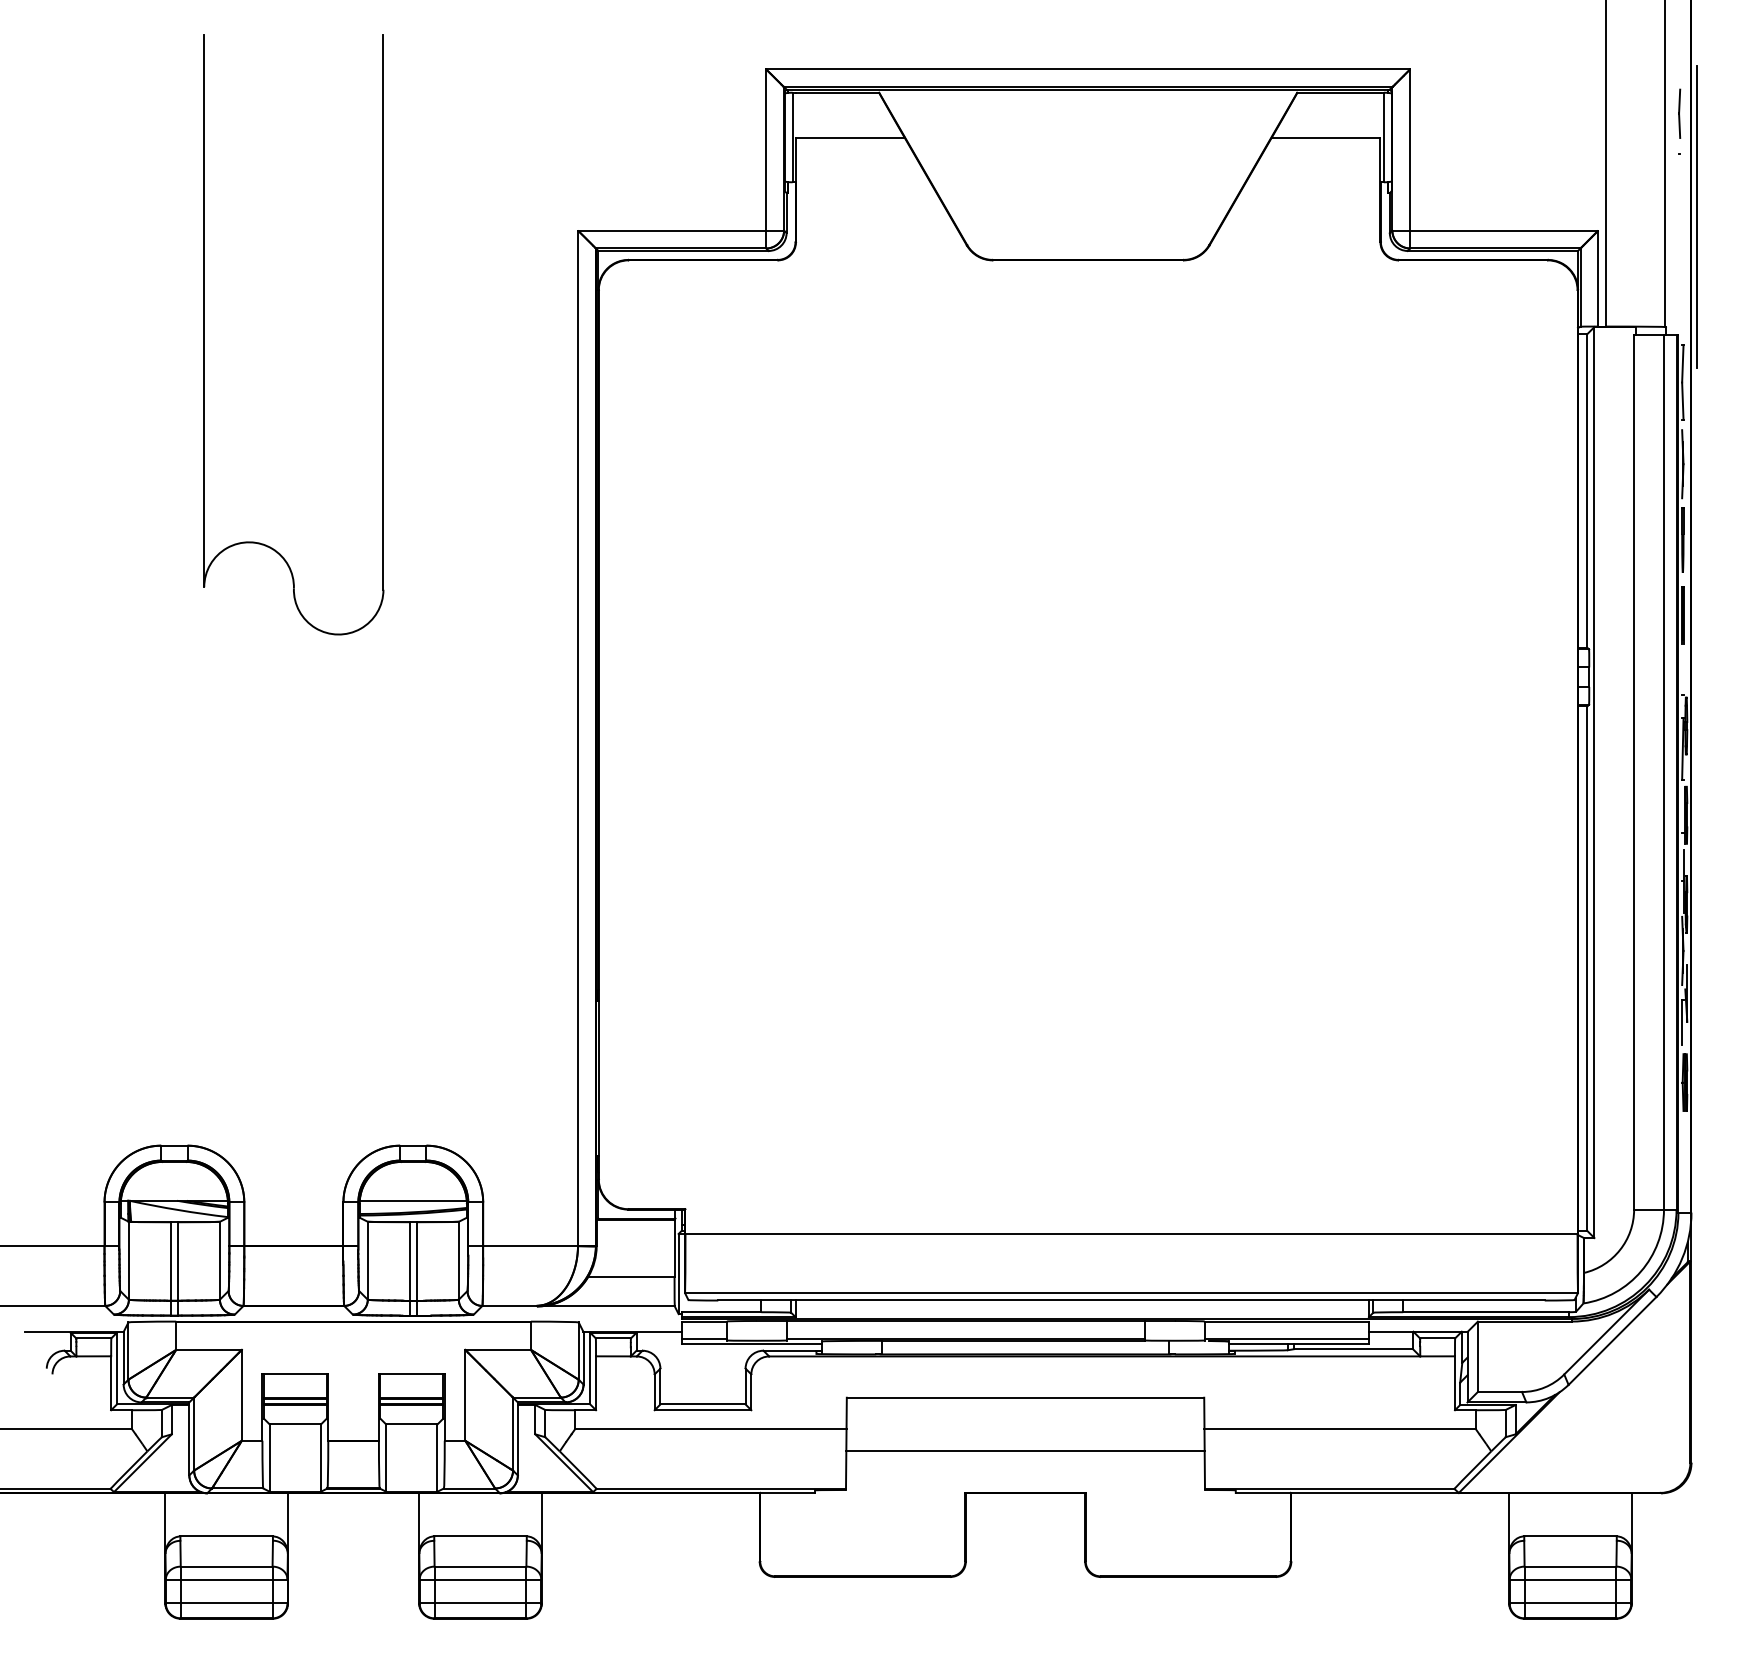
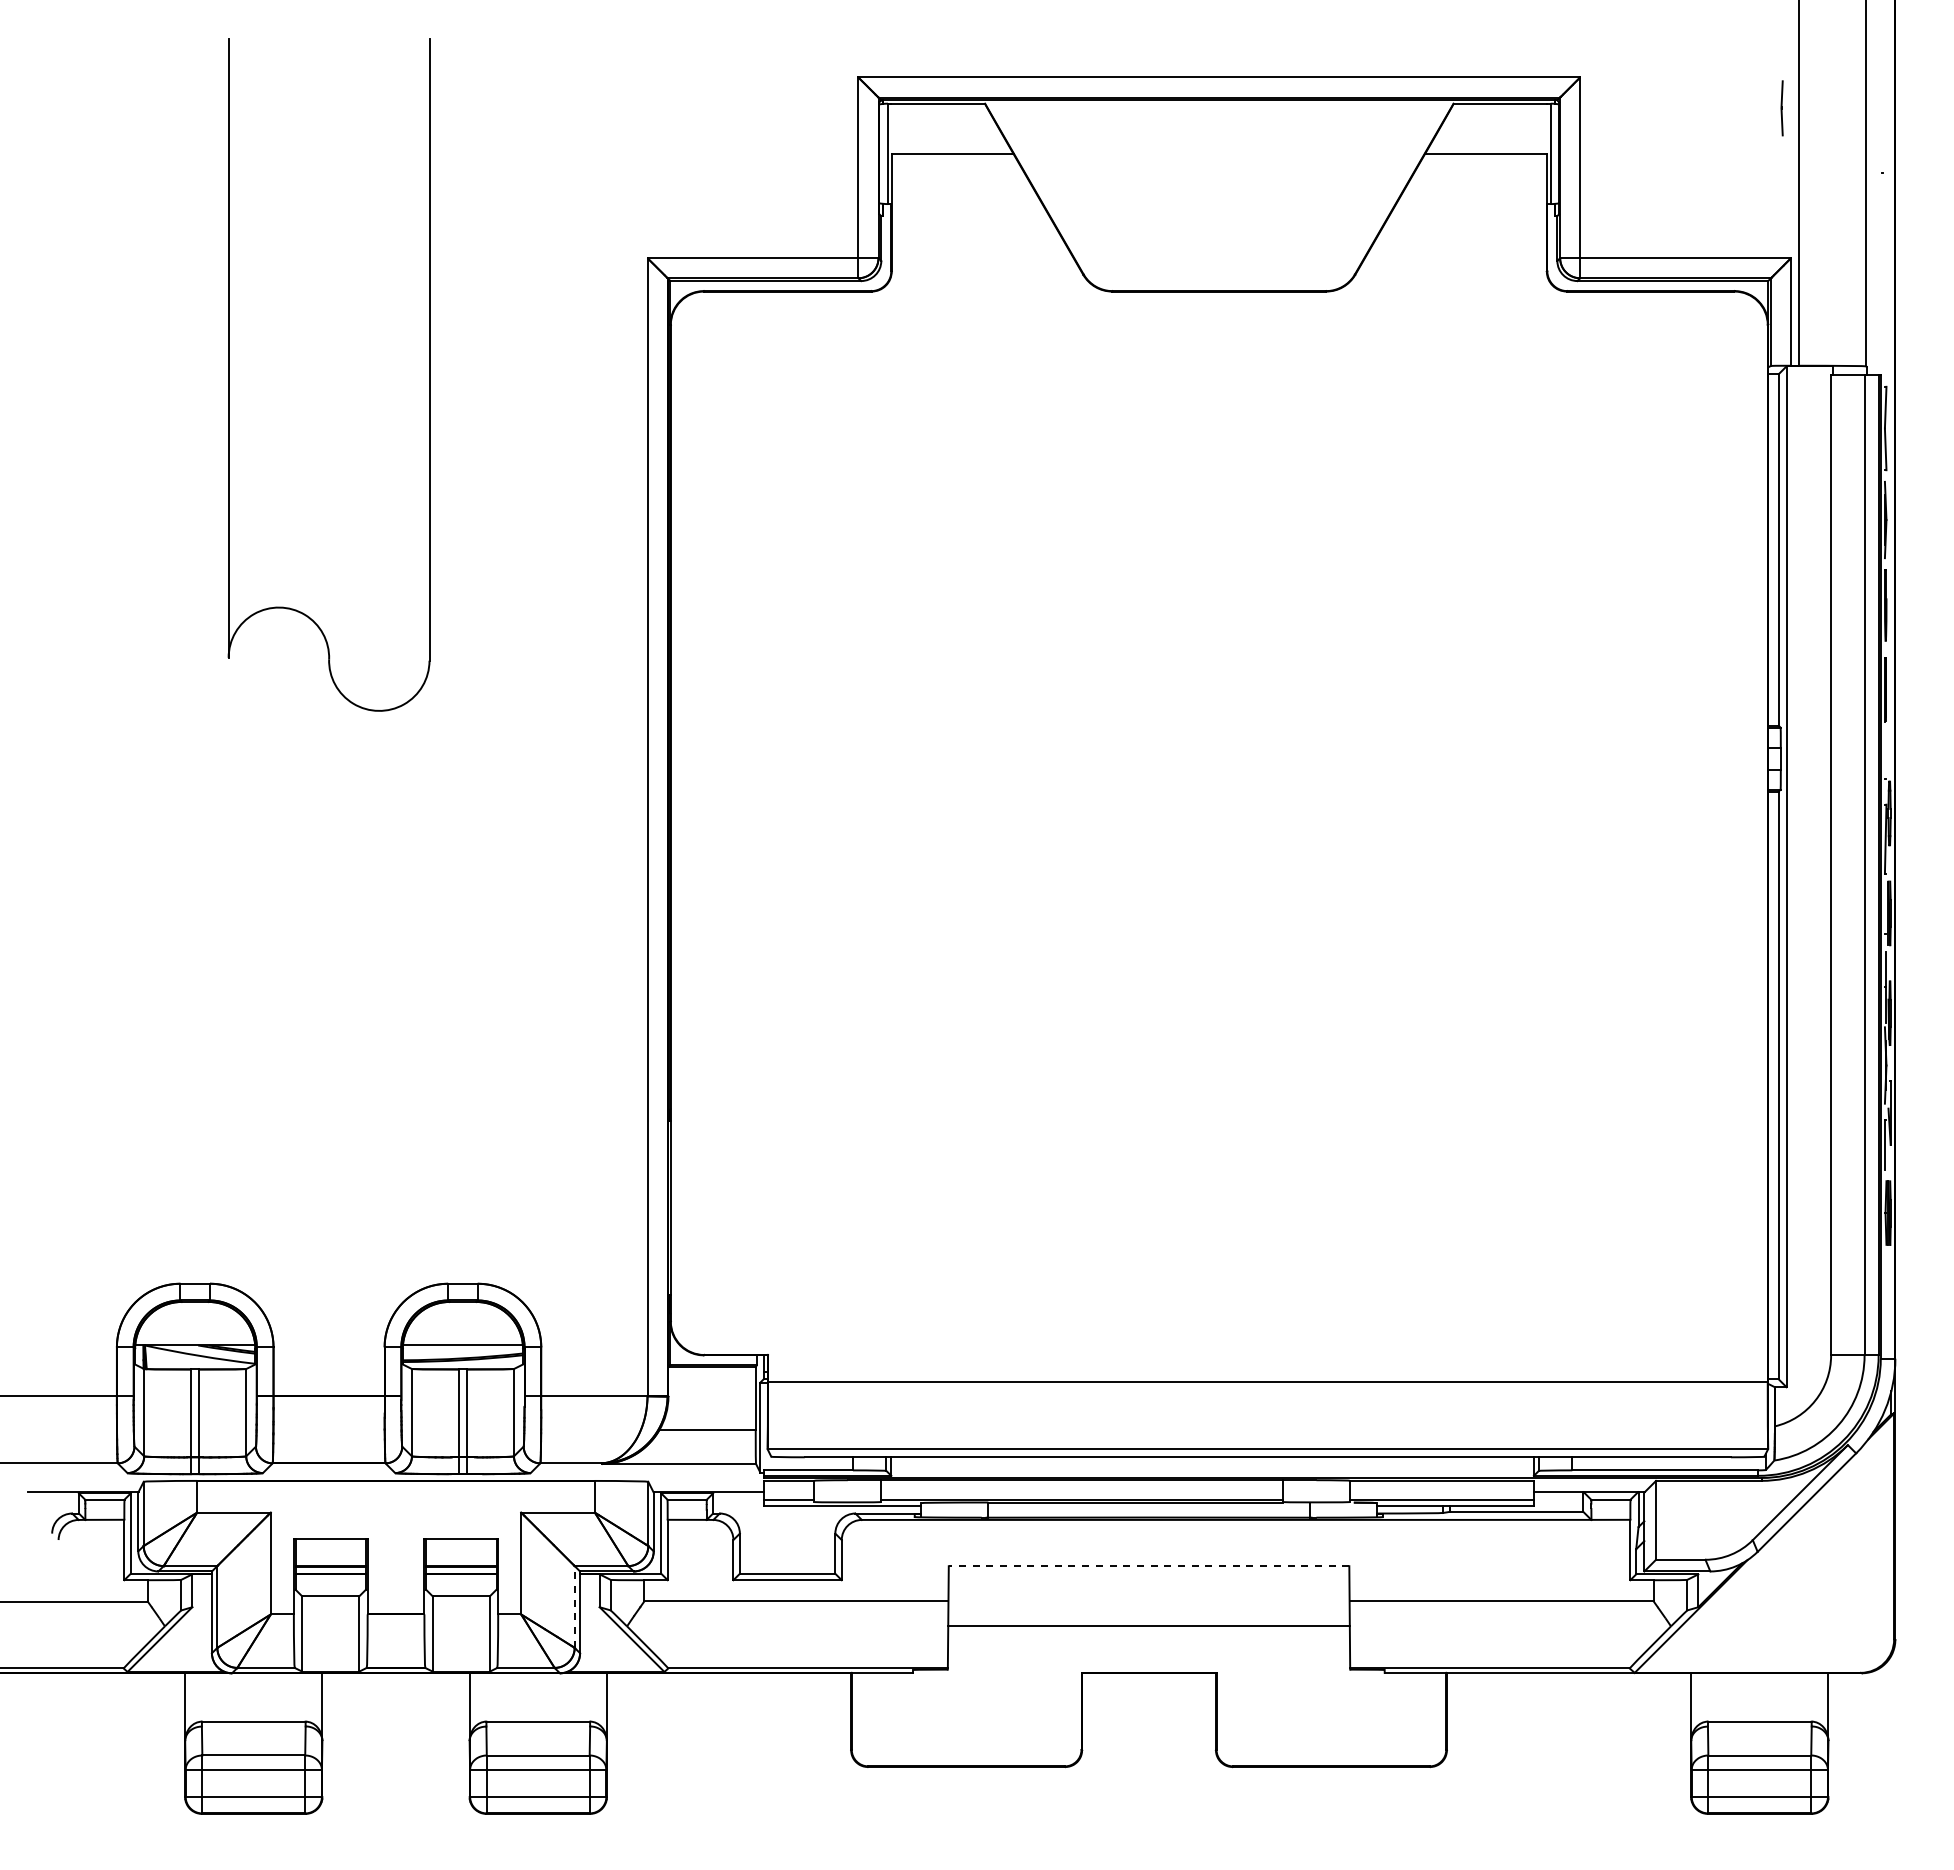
line: (1679, 113) -> (1781, 108), moved
line: (1697, 216) -> (1902, 242), removed
line: (1025, 1397) -> (1148, 1566), solid -> dashed
line: (512, 1433) -> (574, 1606), solid -> dashed

